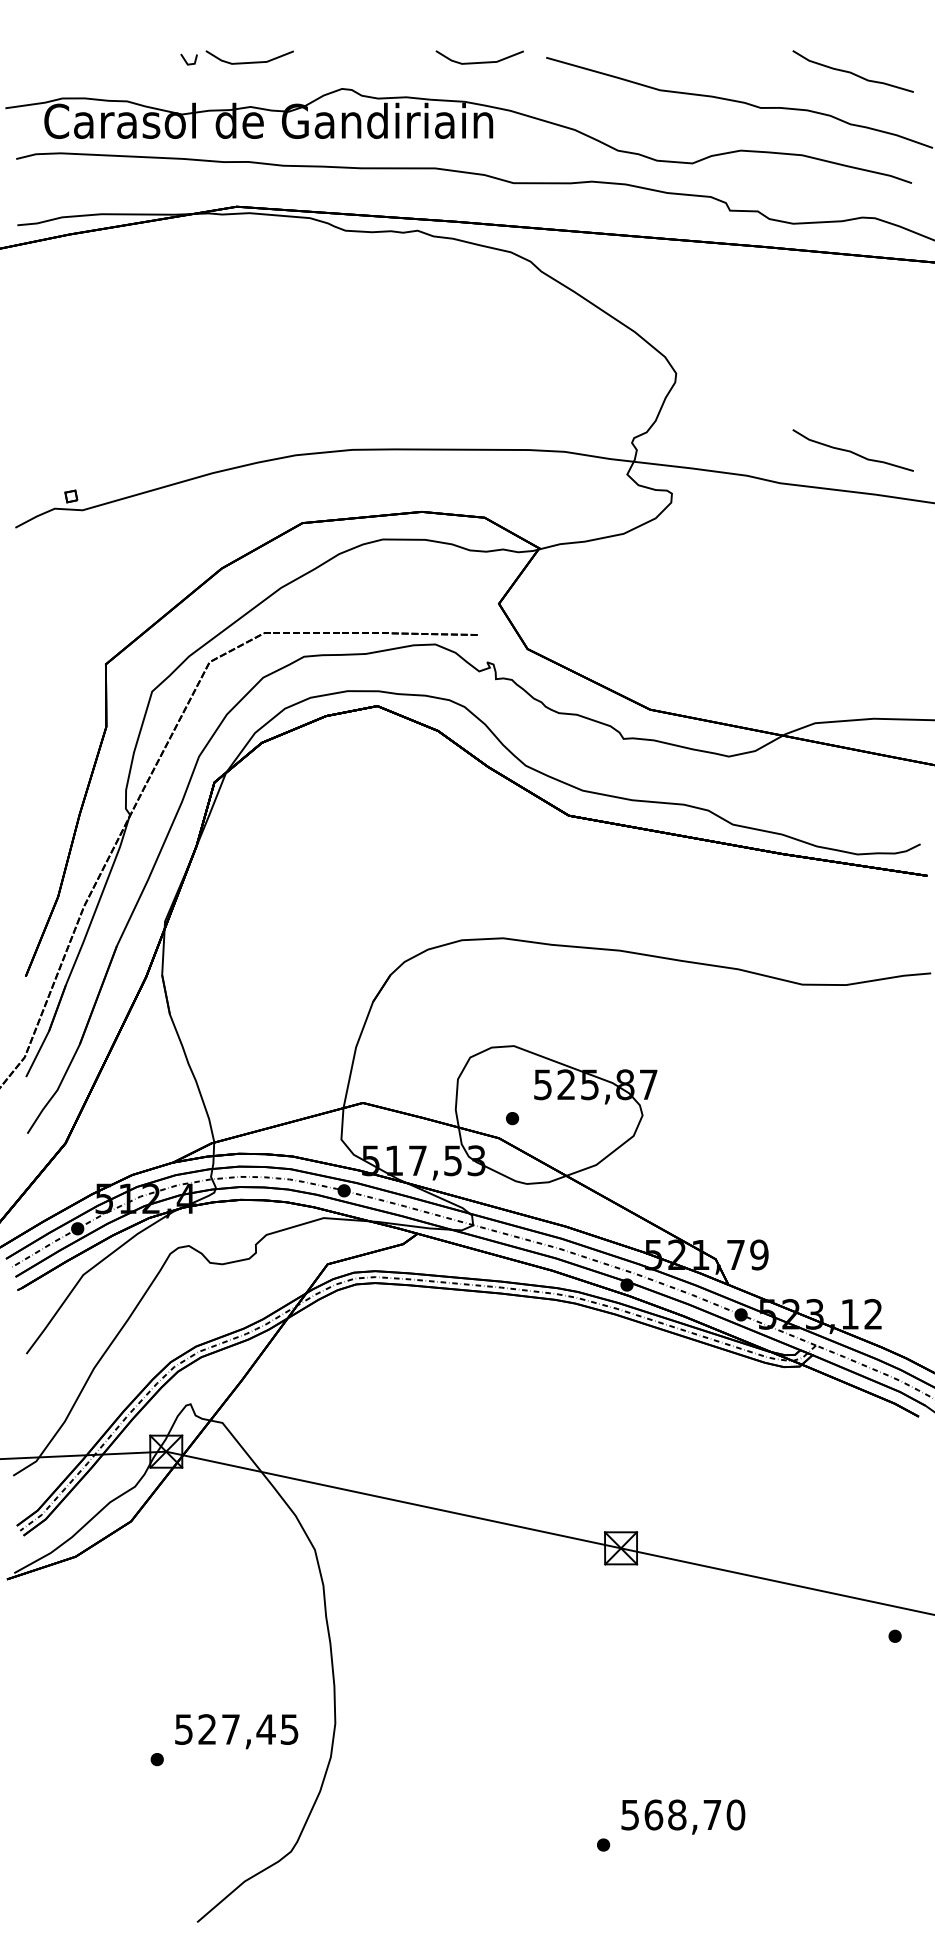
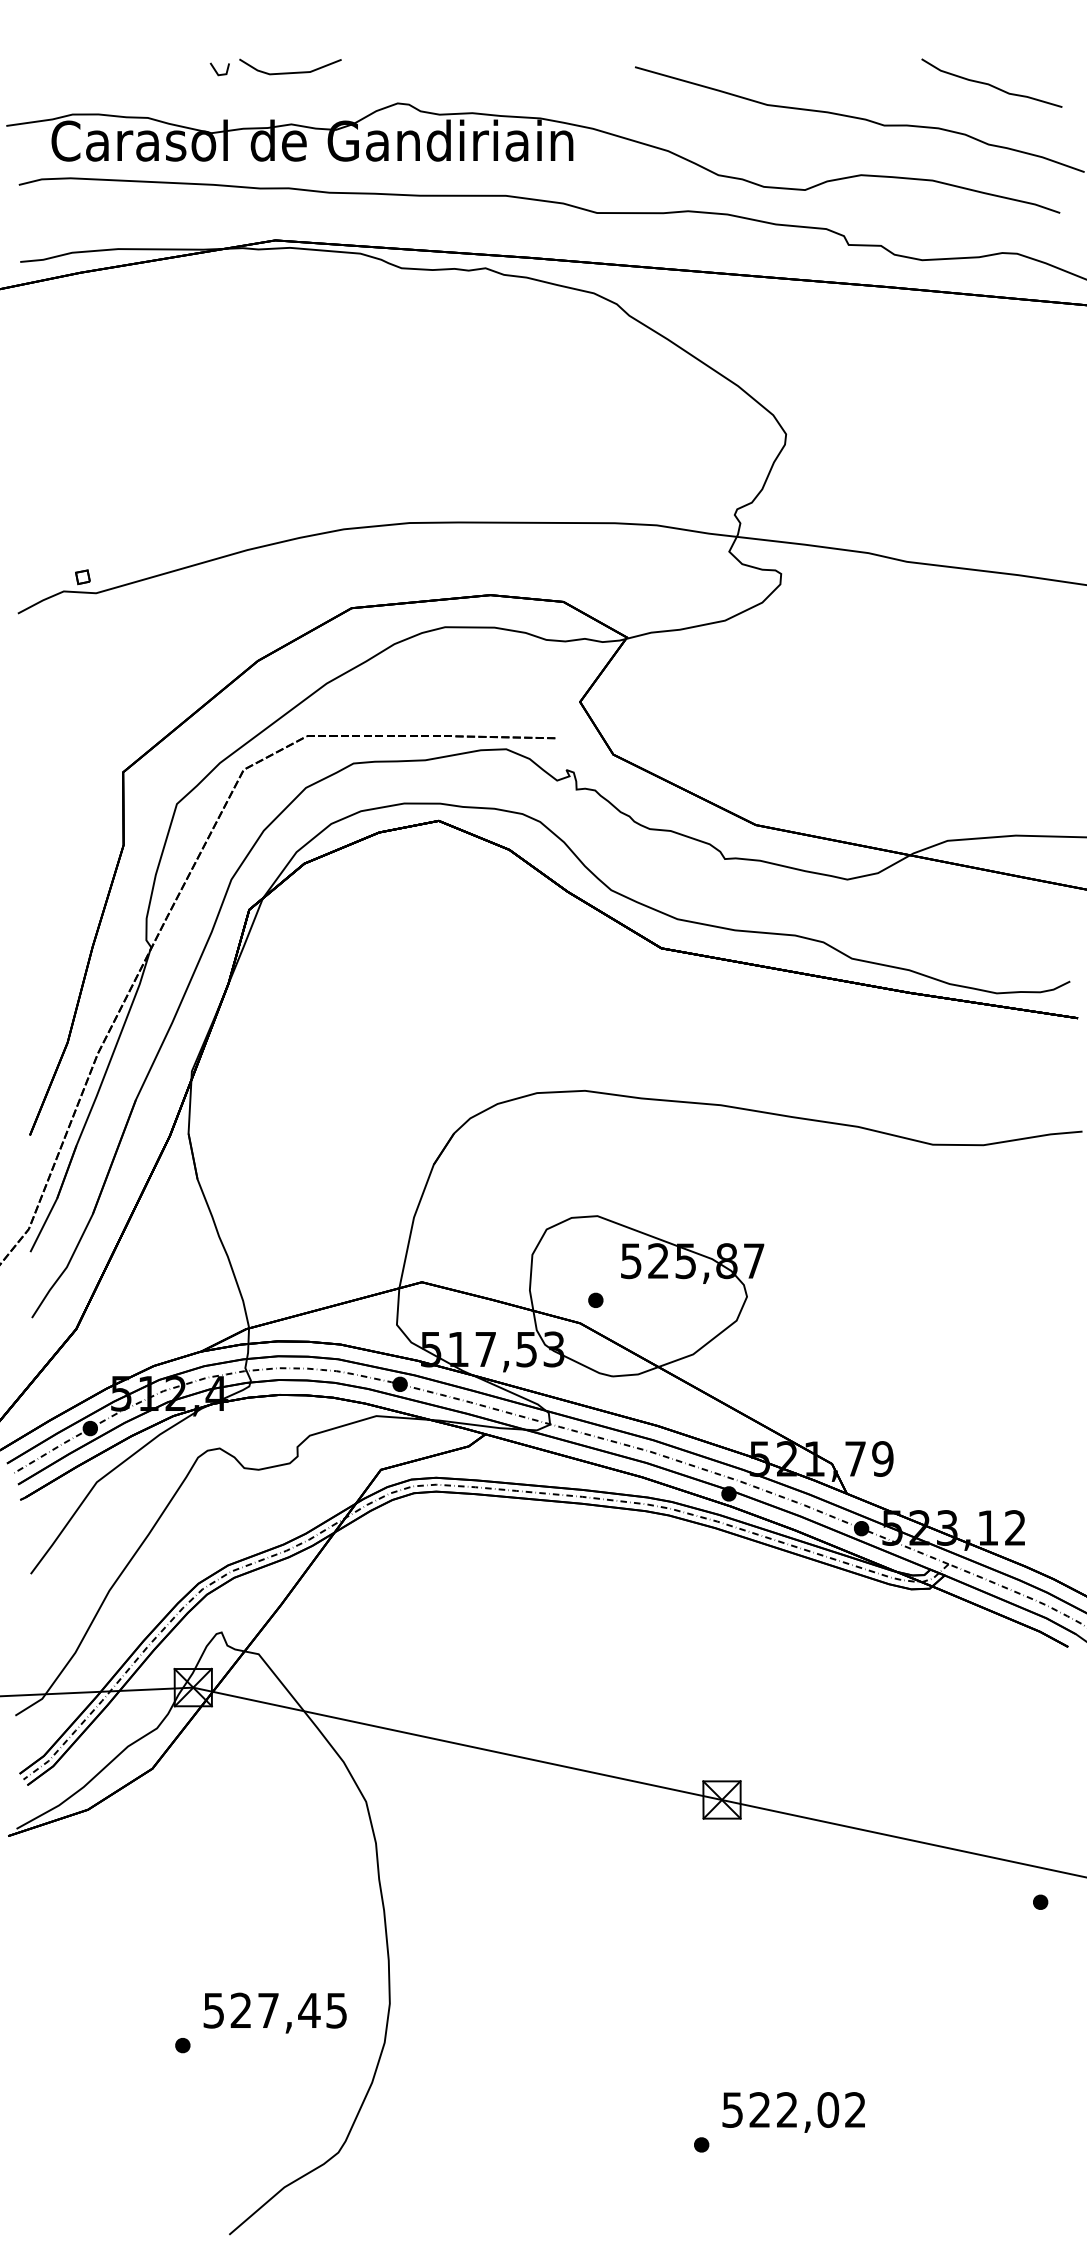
line: (481, 61) -> (559, 71), removed
curve: (852, 451) -> (991, 524), removed
text: (694, 1814) -> (807, 2109), 568,70 -> 522,02

